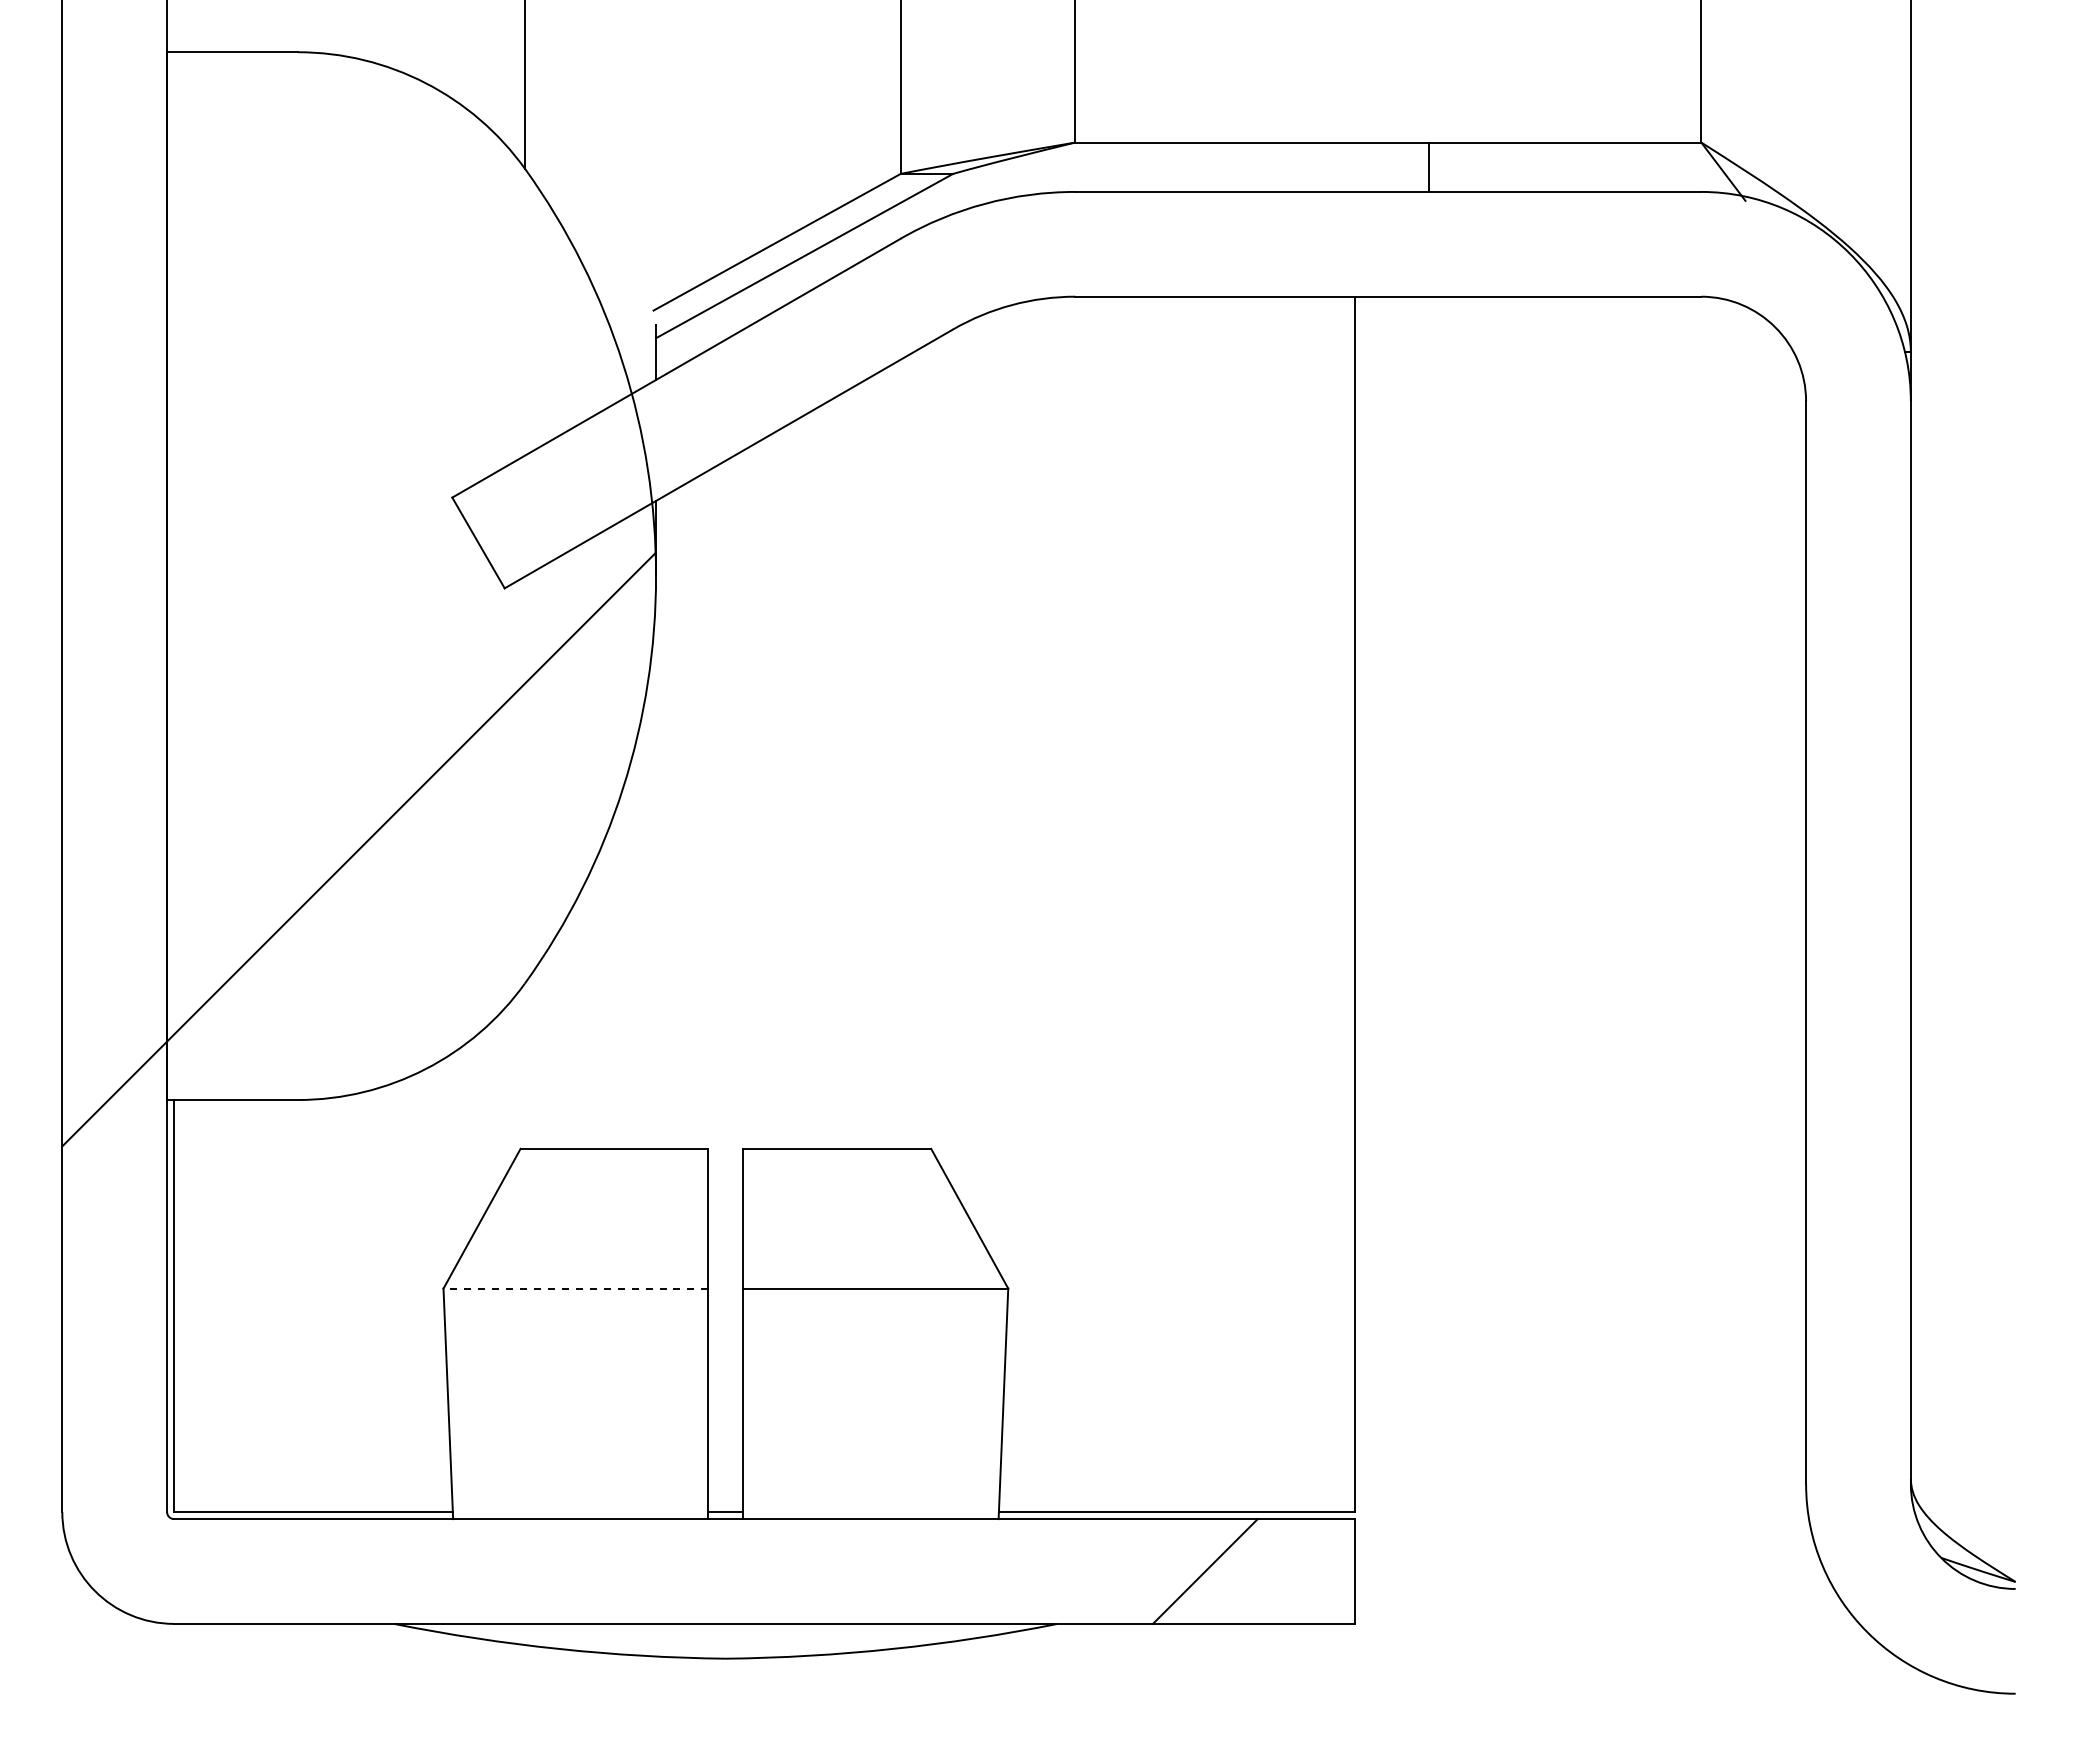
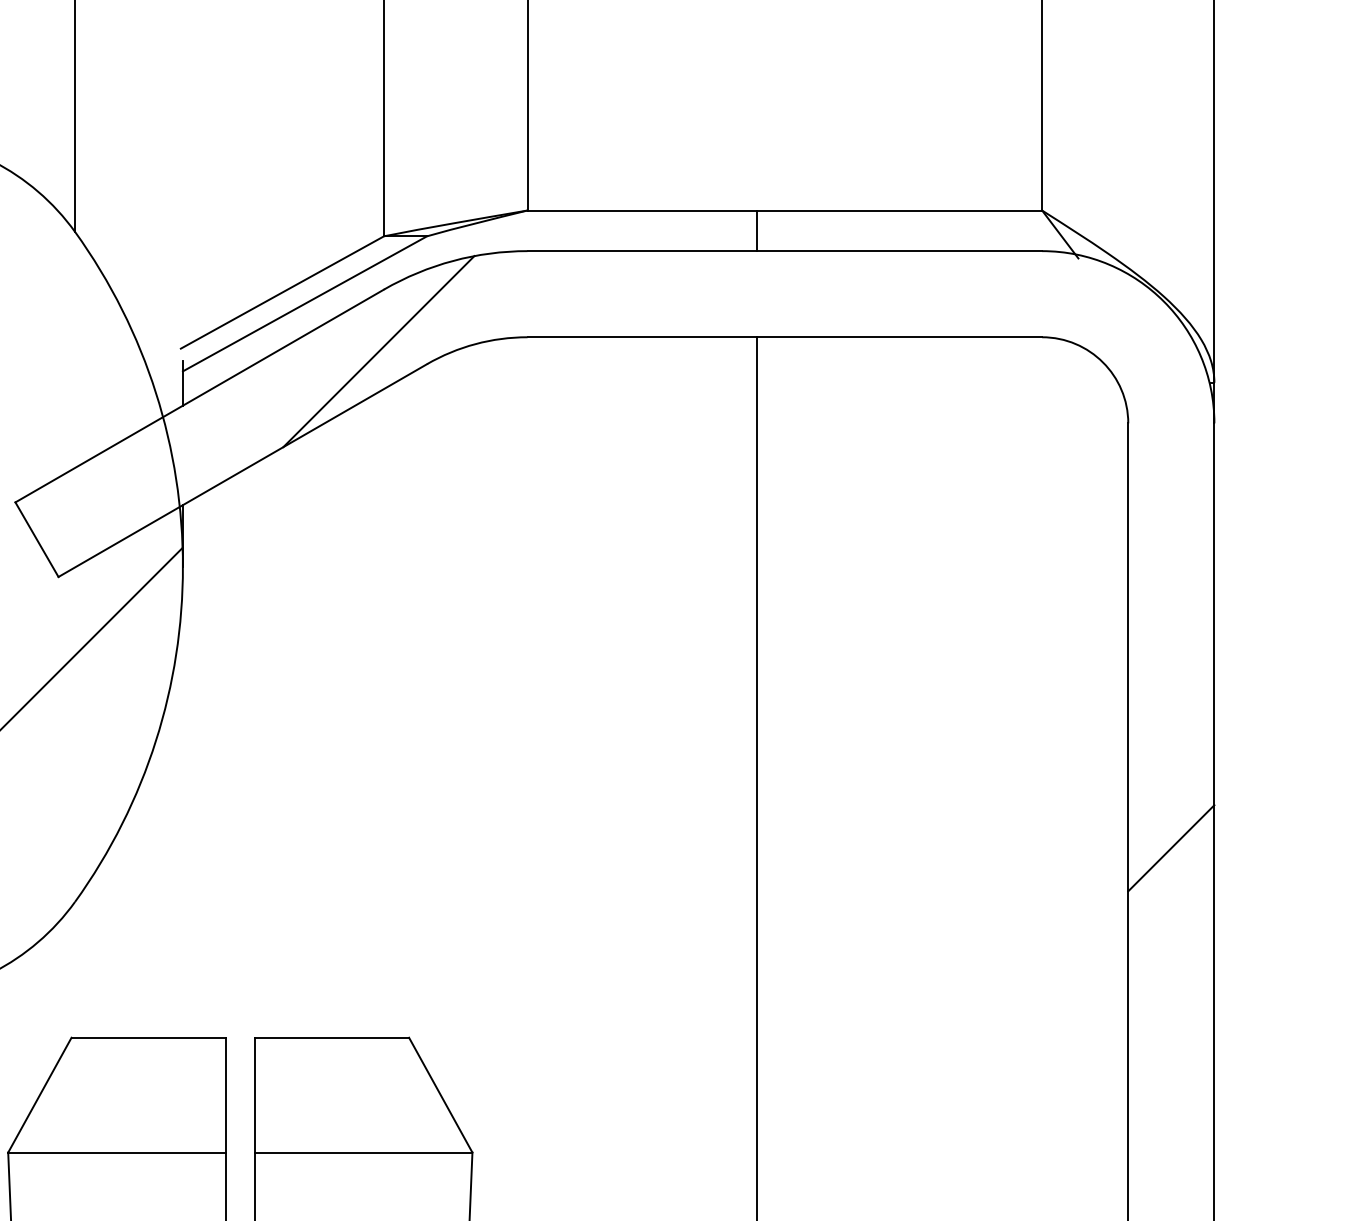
line: (1428, 166) -> (757, 230), moved
line: (894, 313) -> (378, 351), added
line: (1858, 918) -> (1171, 848), added
line: (575, 1288) -> (116, 1152), dashed -> solid

